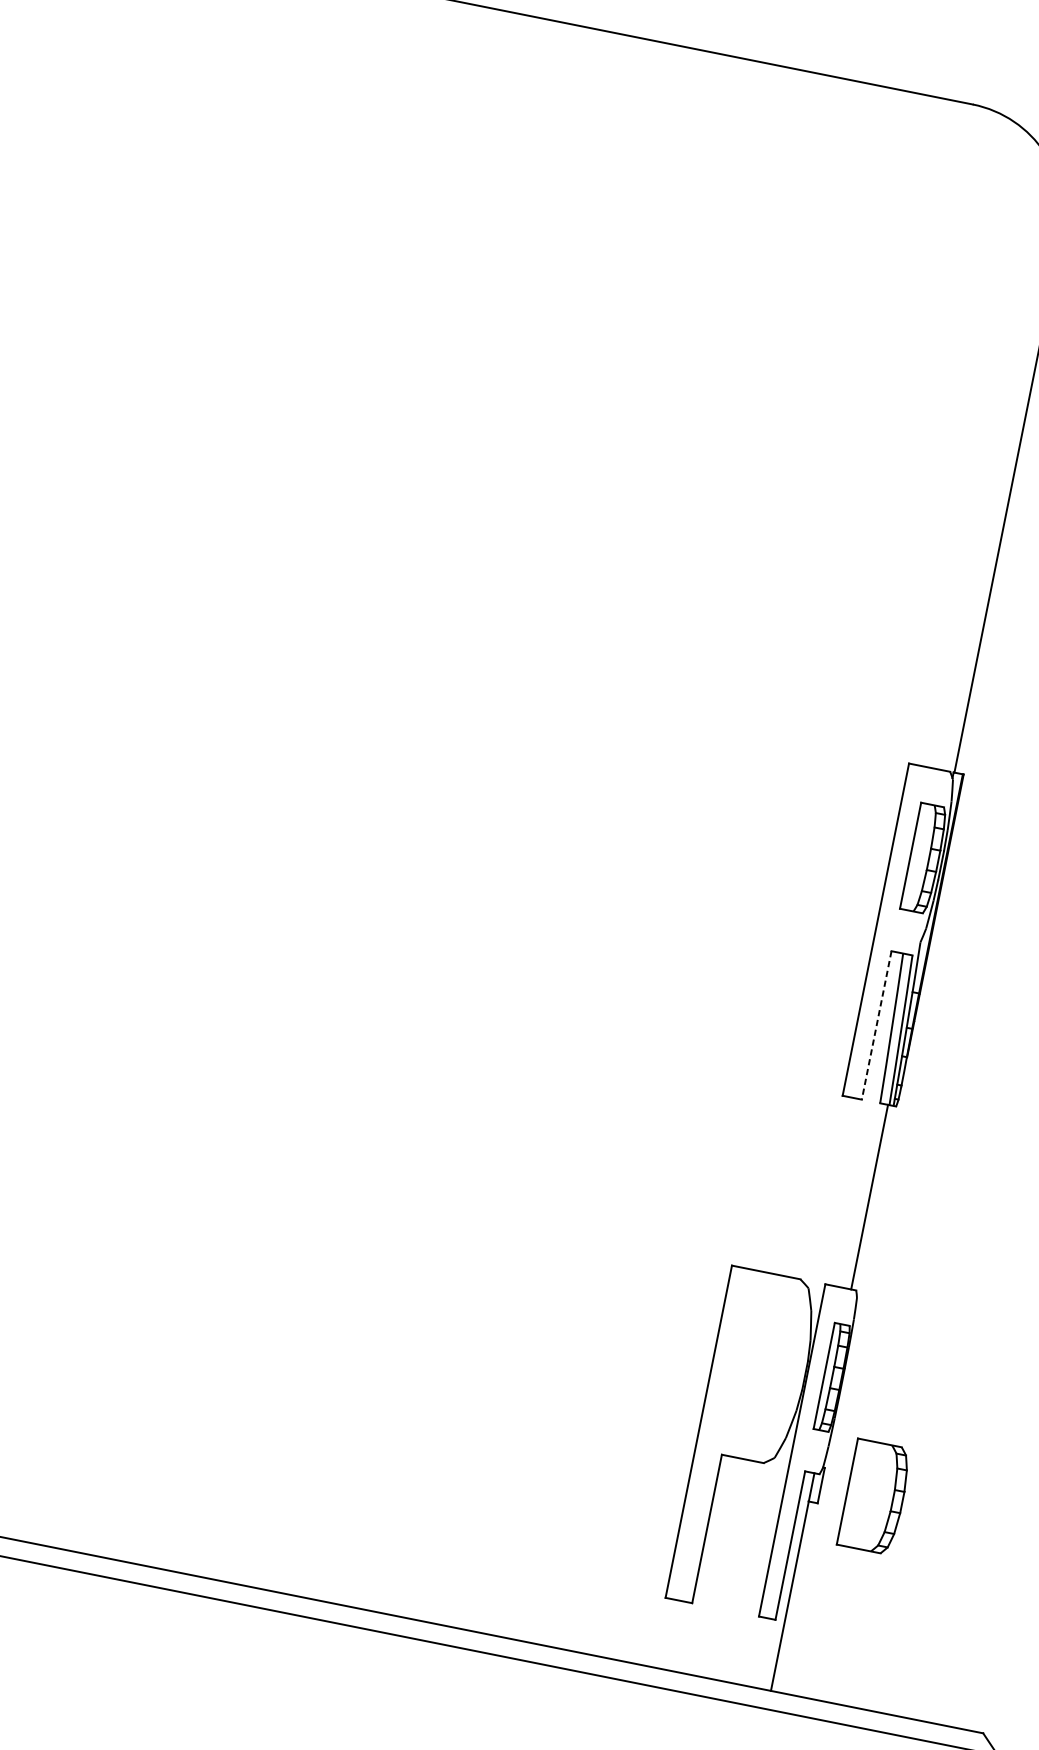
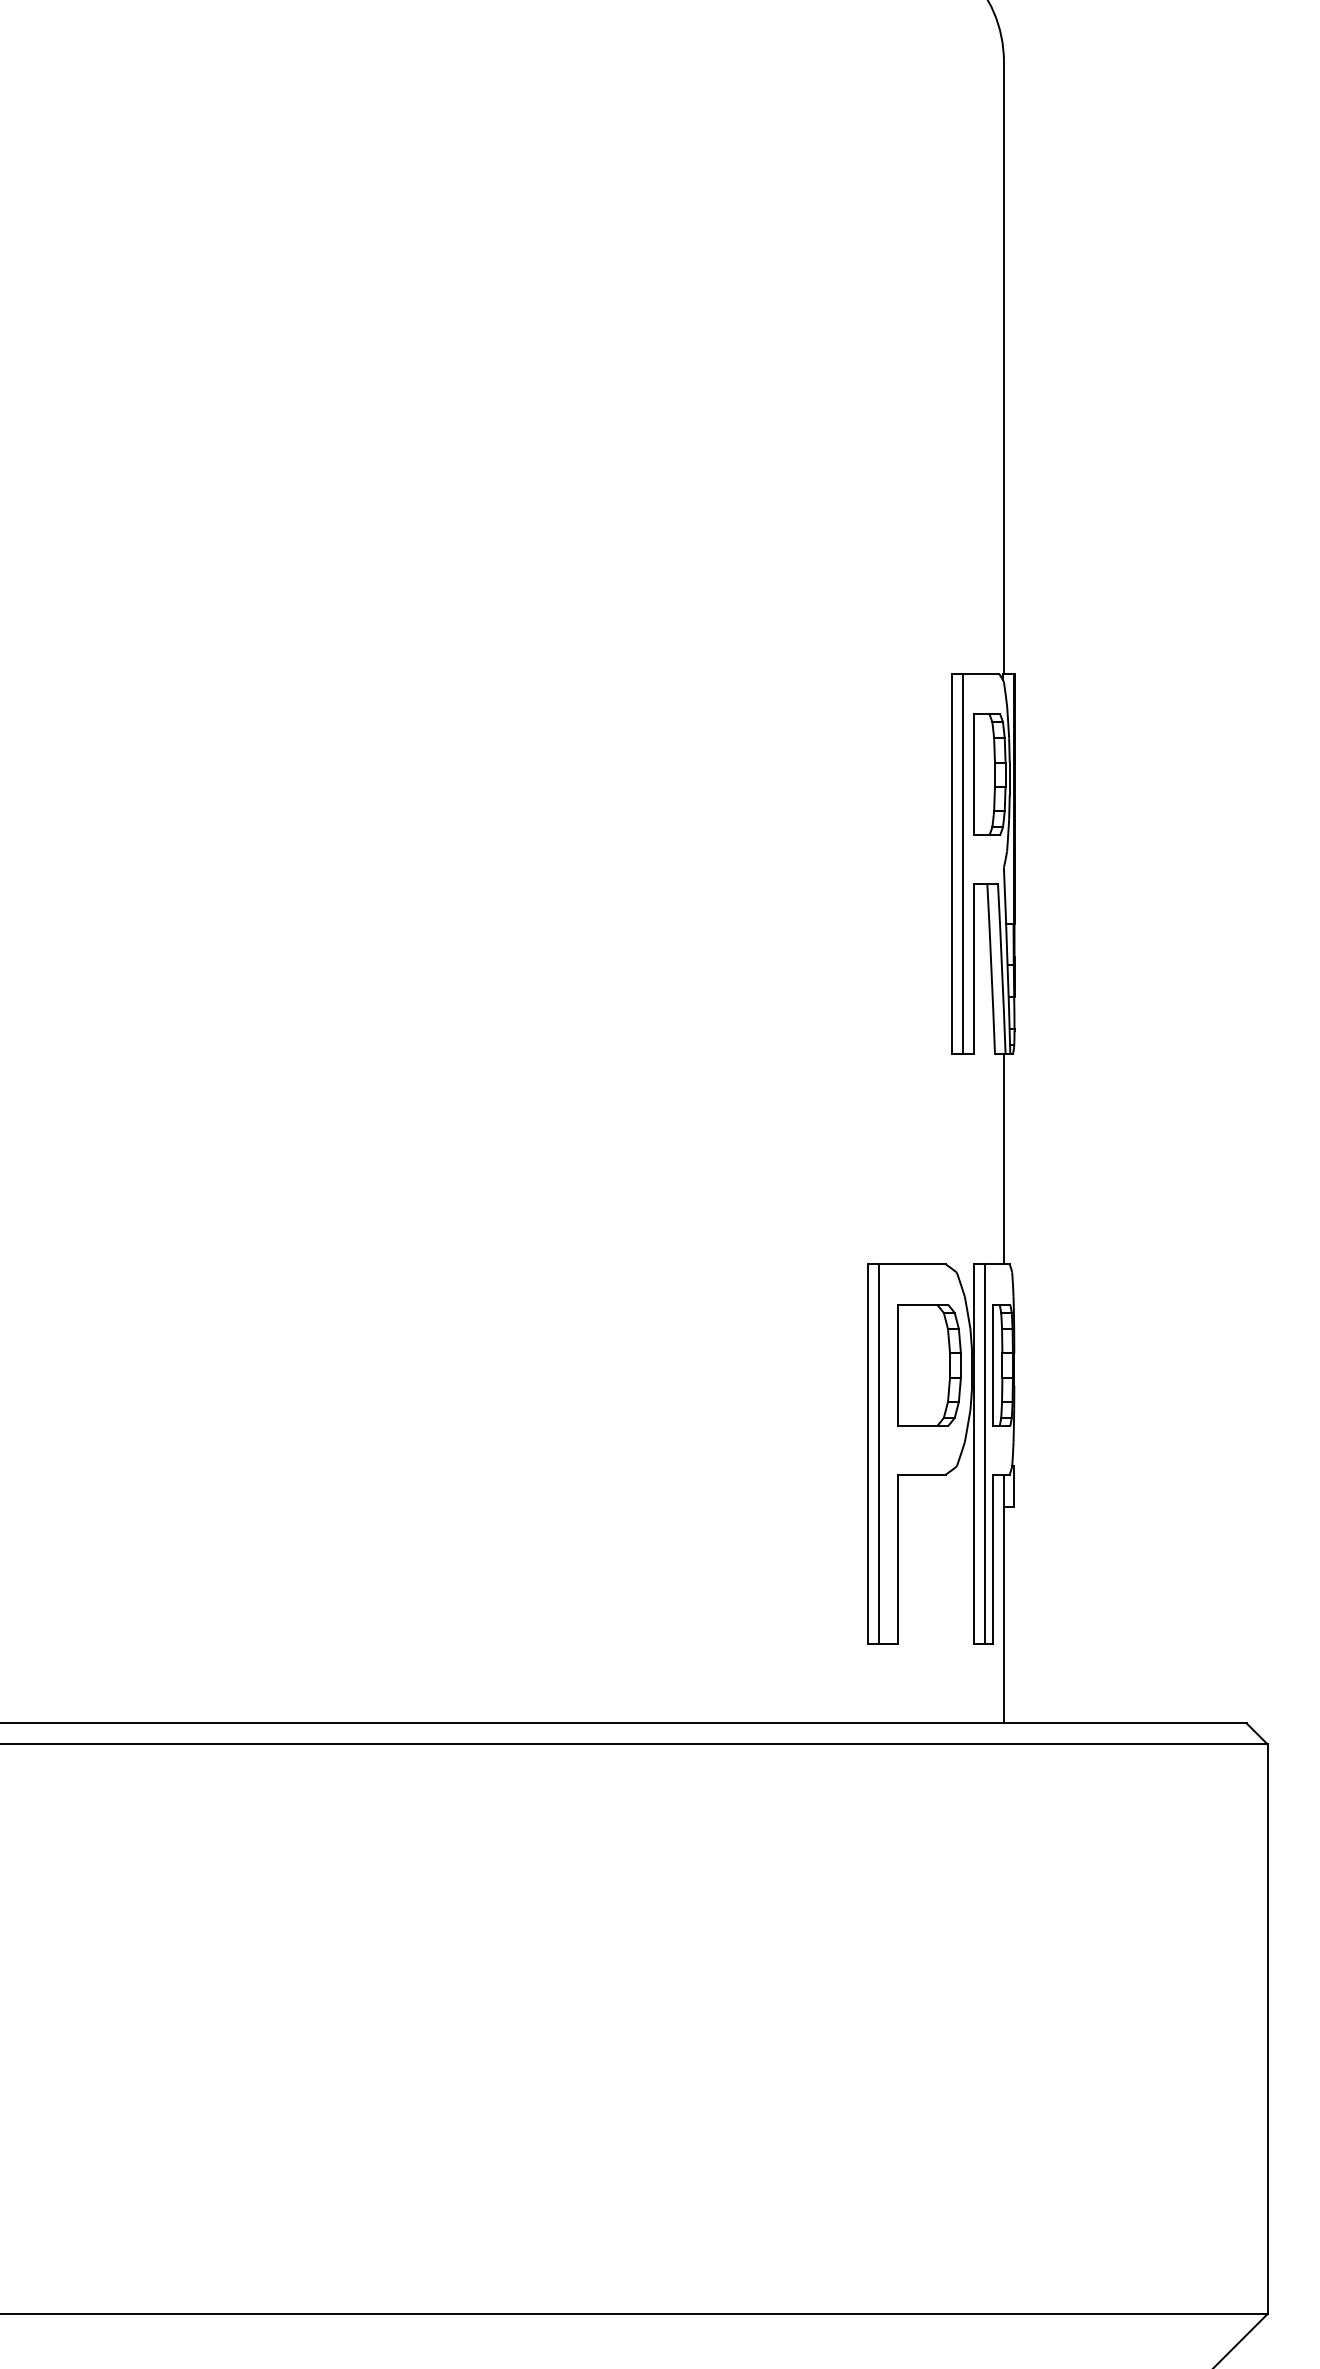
line: (885, 931) -> (962, 863), added
line: (877, 1025) -> (974, 968), dashed -> solid
line: (709, 1433) -> (879, 1454), added
line: (801, 1452) -> (985, 1454), added
part: (874, 1497) -> (929, 1365), moved

